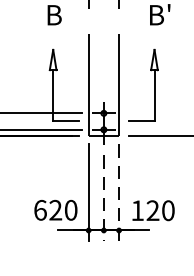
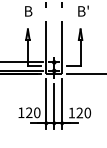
line: (119, 194) -> (62, 104), dashed -> solid
line: (104, 198) -> (54, 106), dashed -> solid
text: (40, 209) -> (21, 112), 620 -> 120

